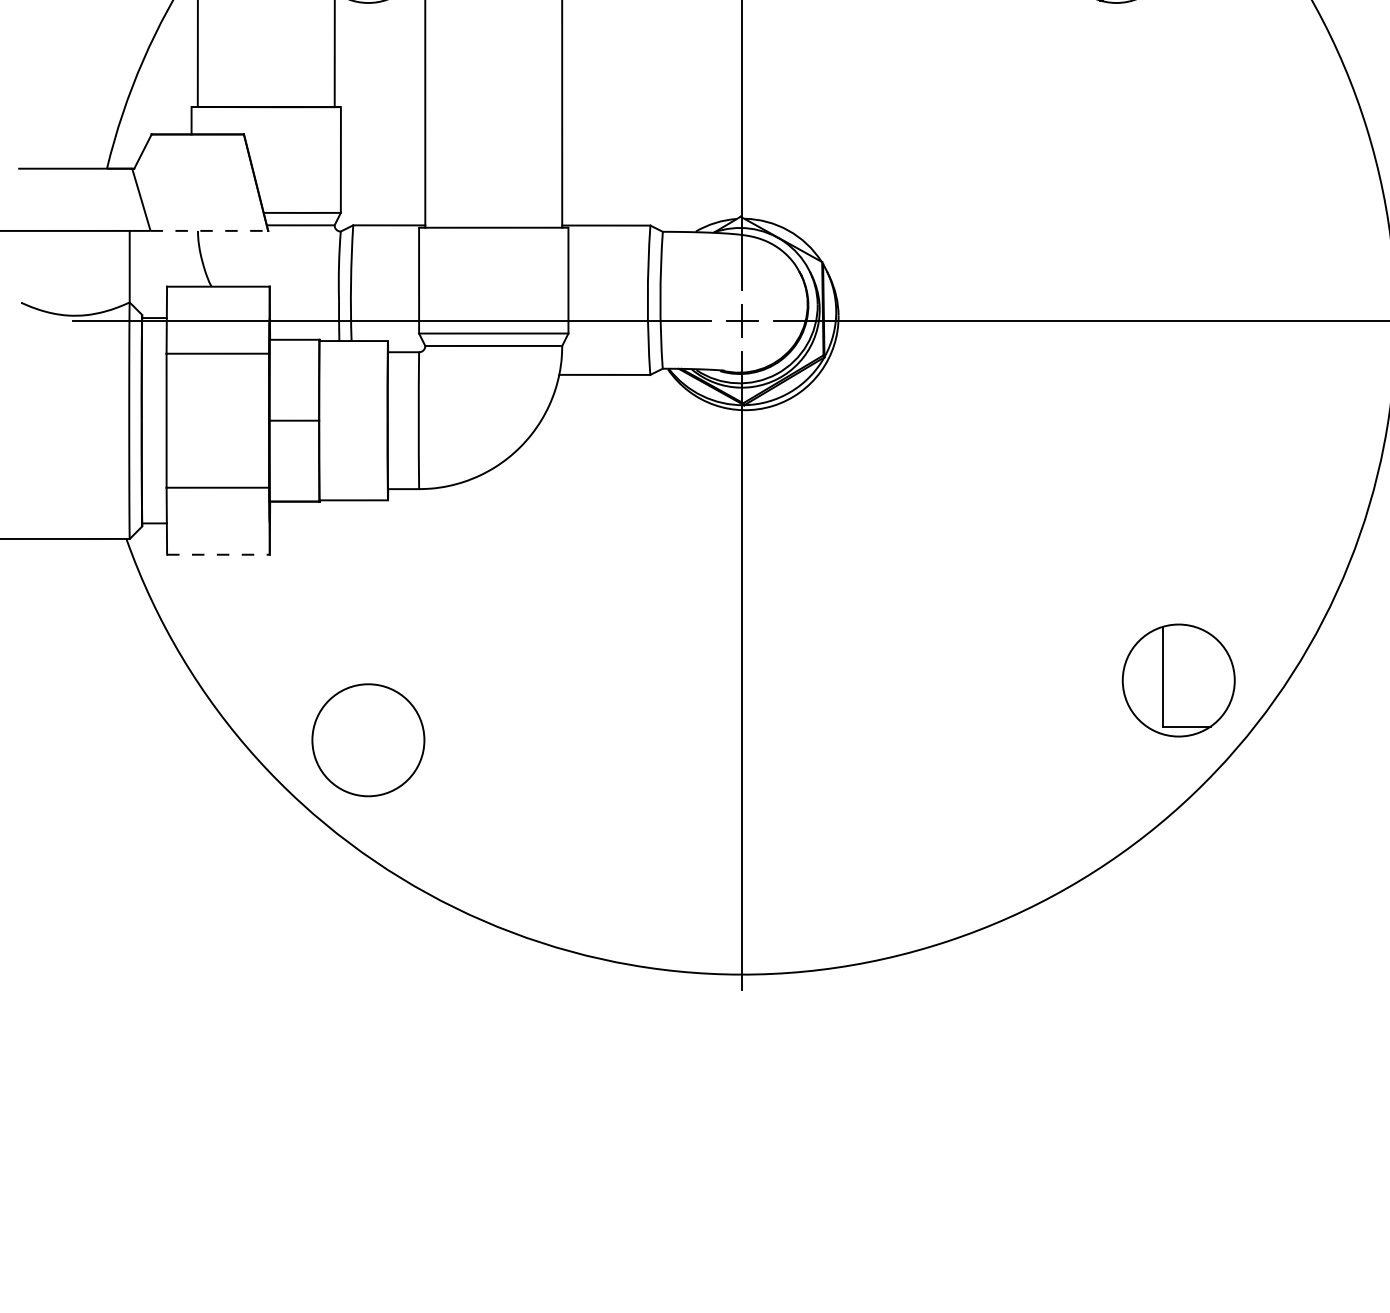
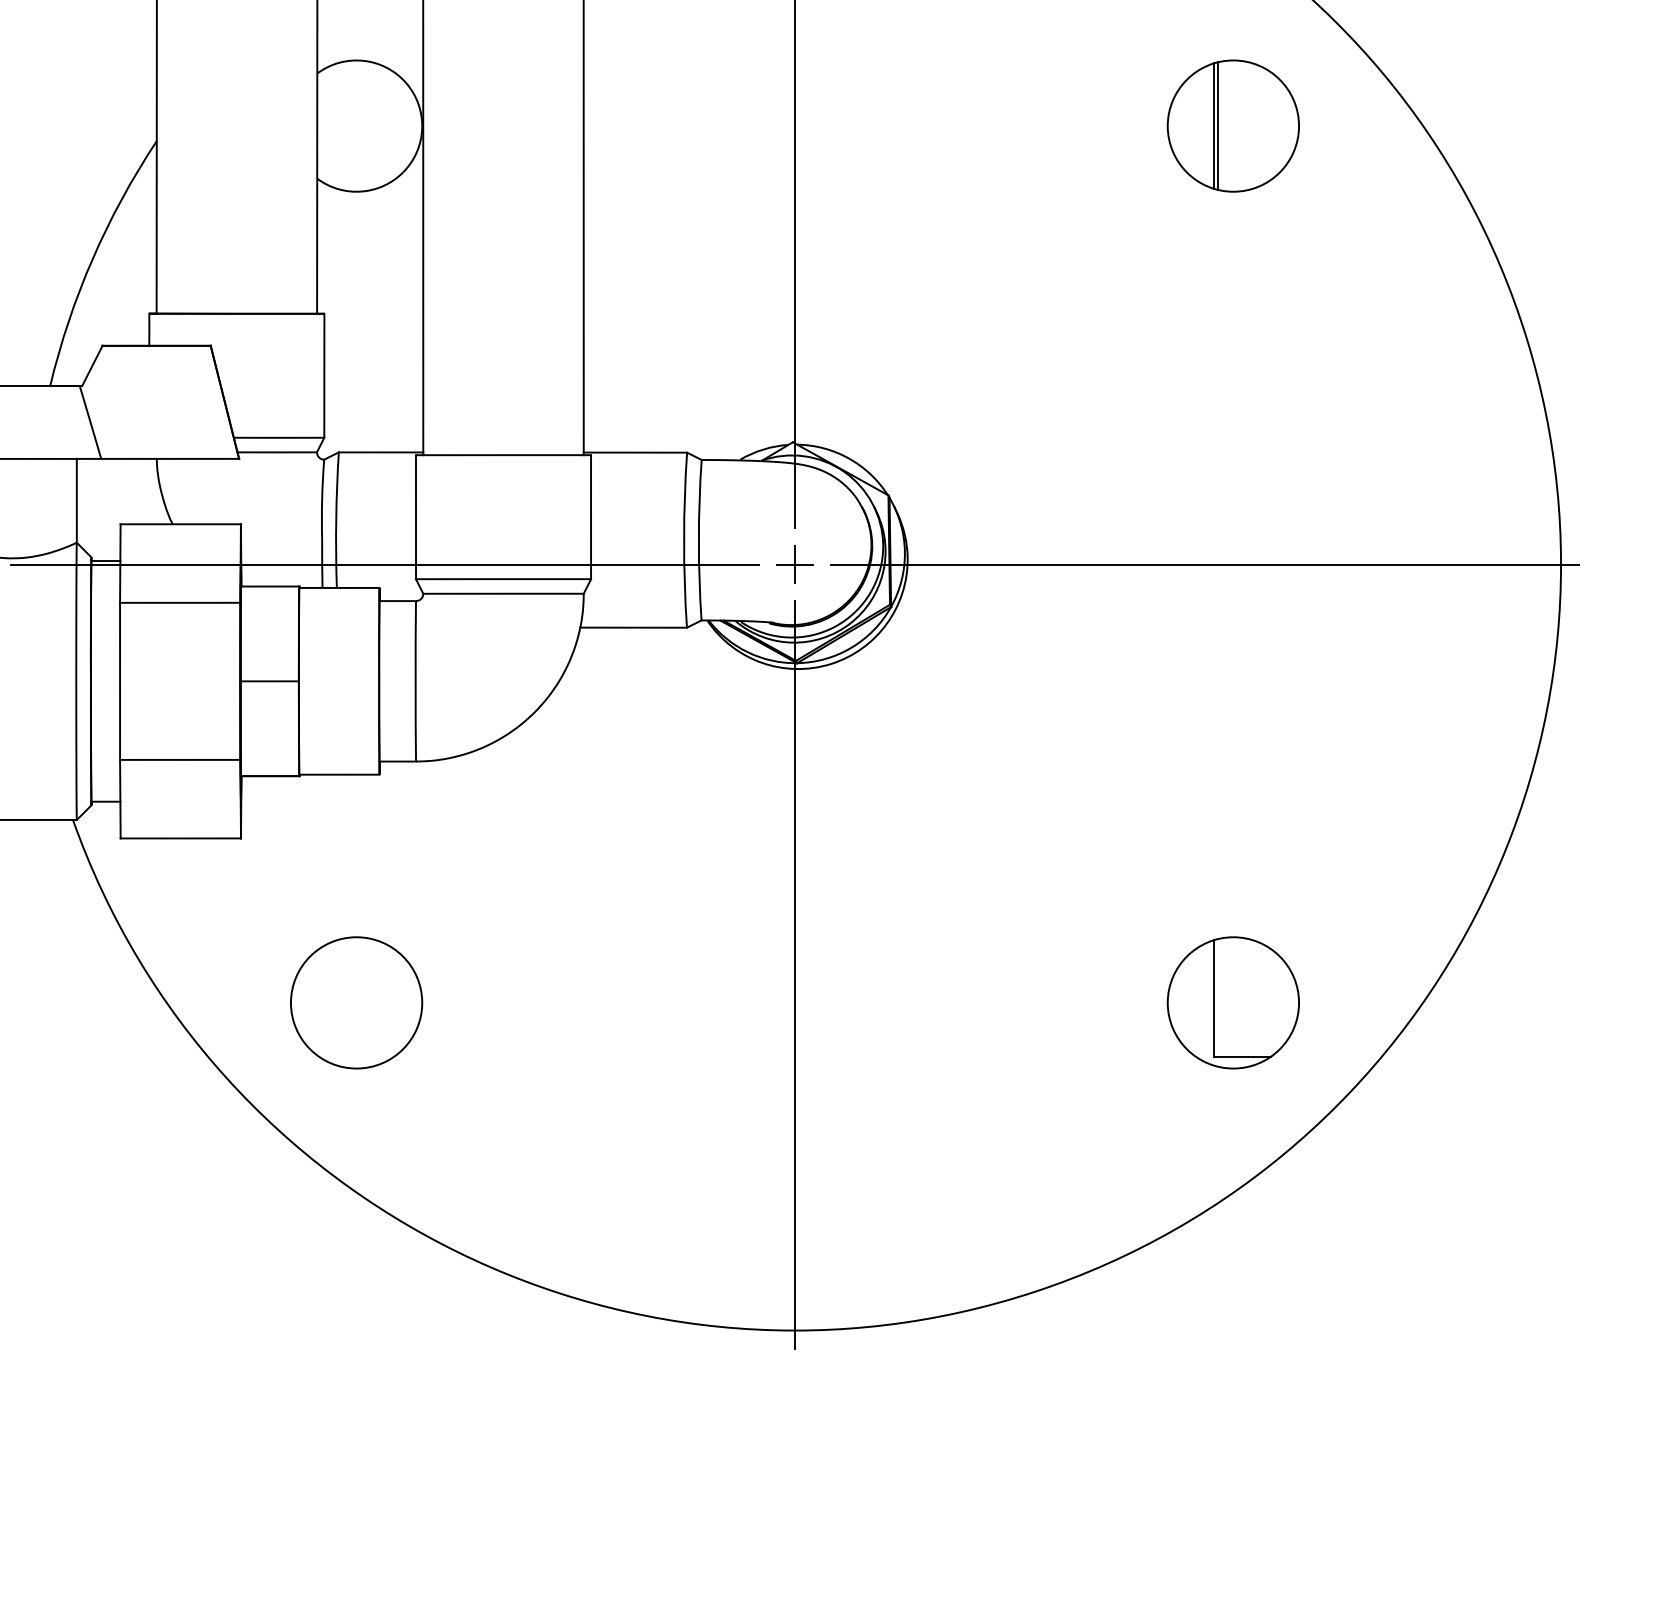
line: (209, 230) -> (170, 458), dashed -> solid
line: (219, 554) -> (181, 838), dashed -> solid
part: (1178, 680) -> (1232, 1002), moved
circle: (368, 739) -> (356, 1002), moved

